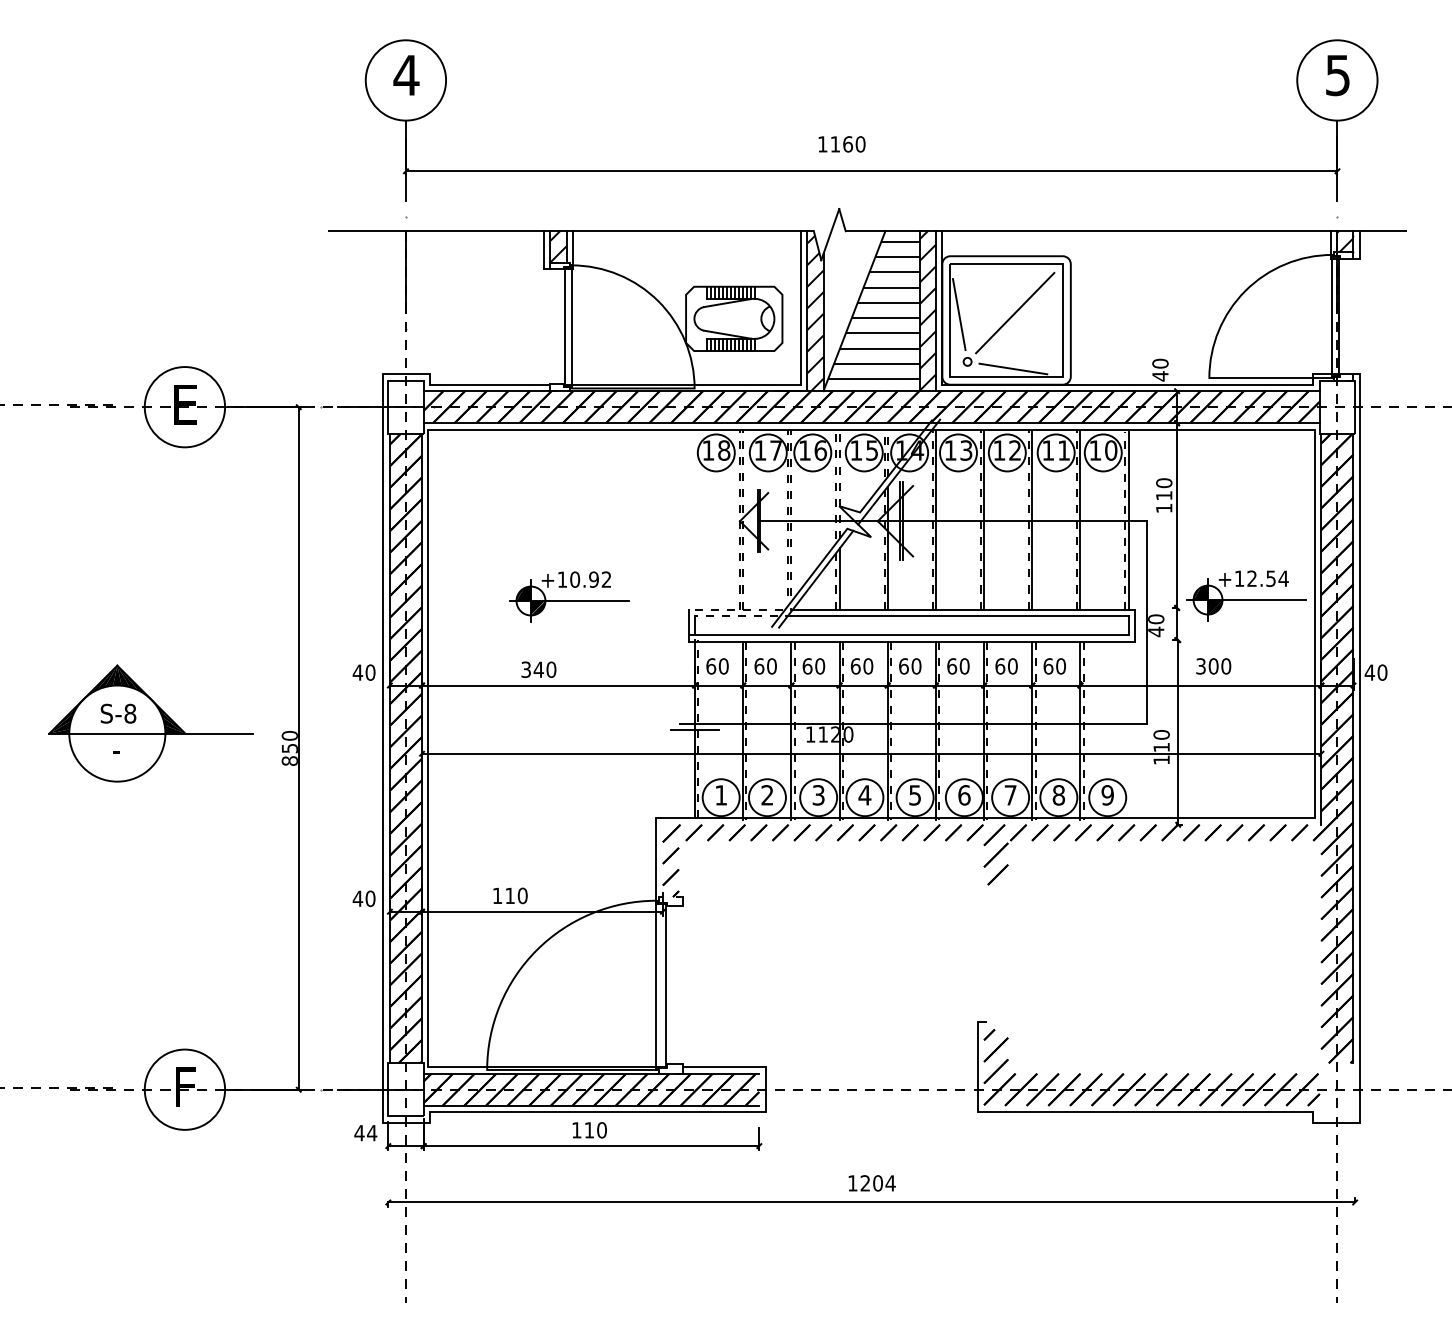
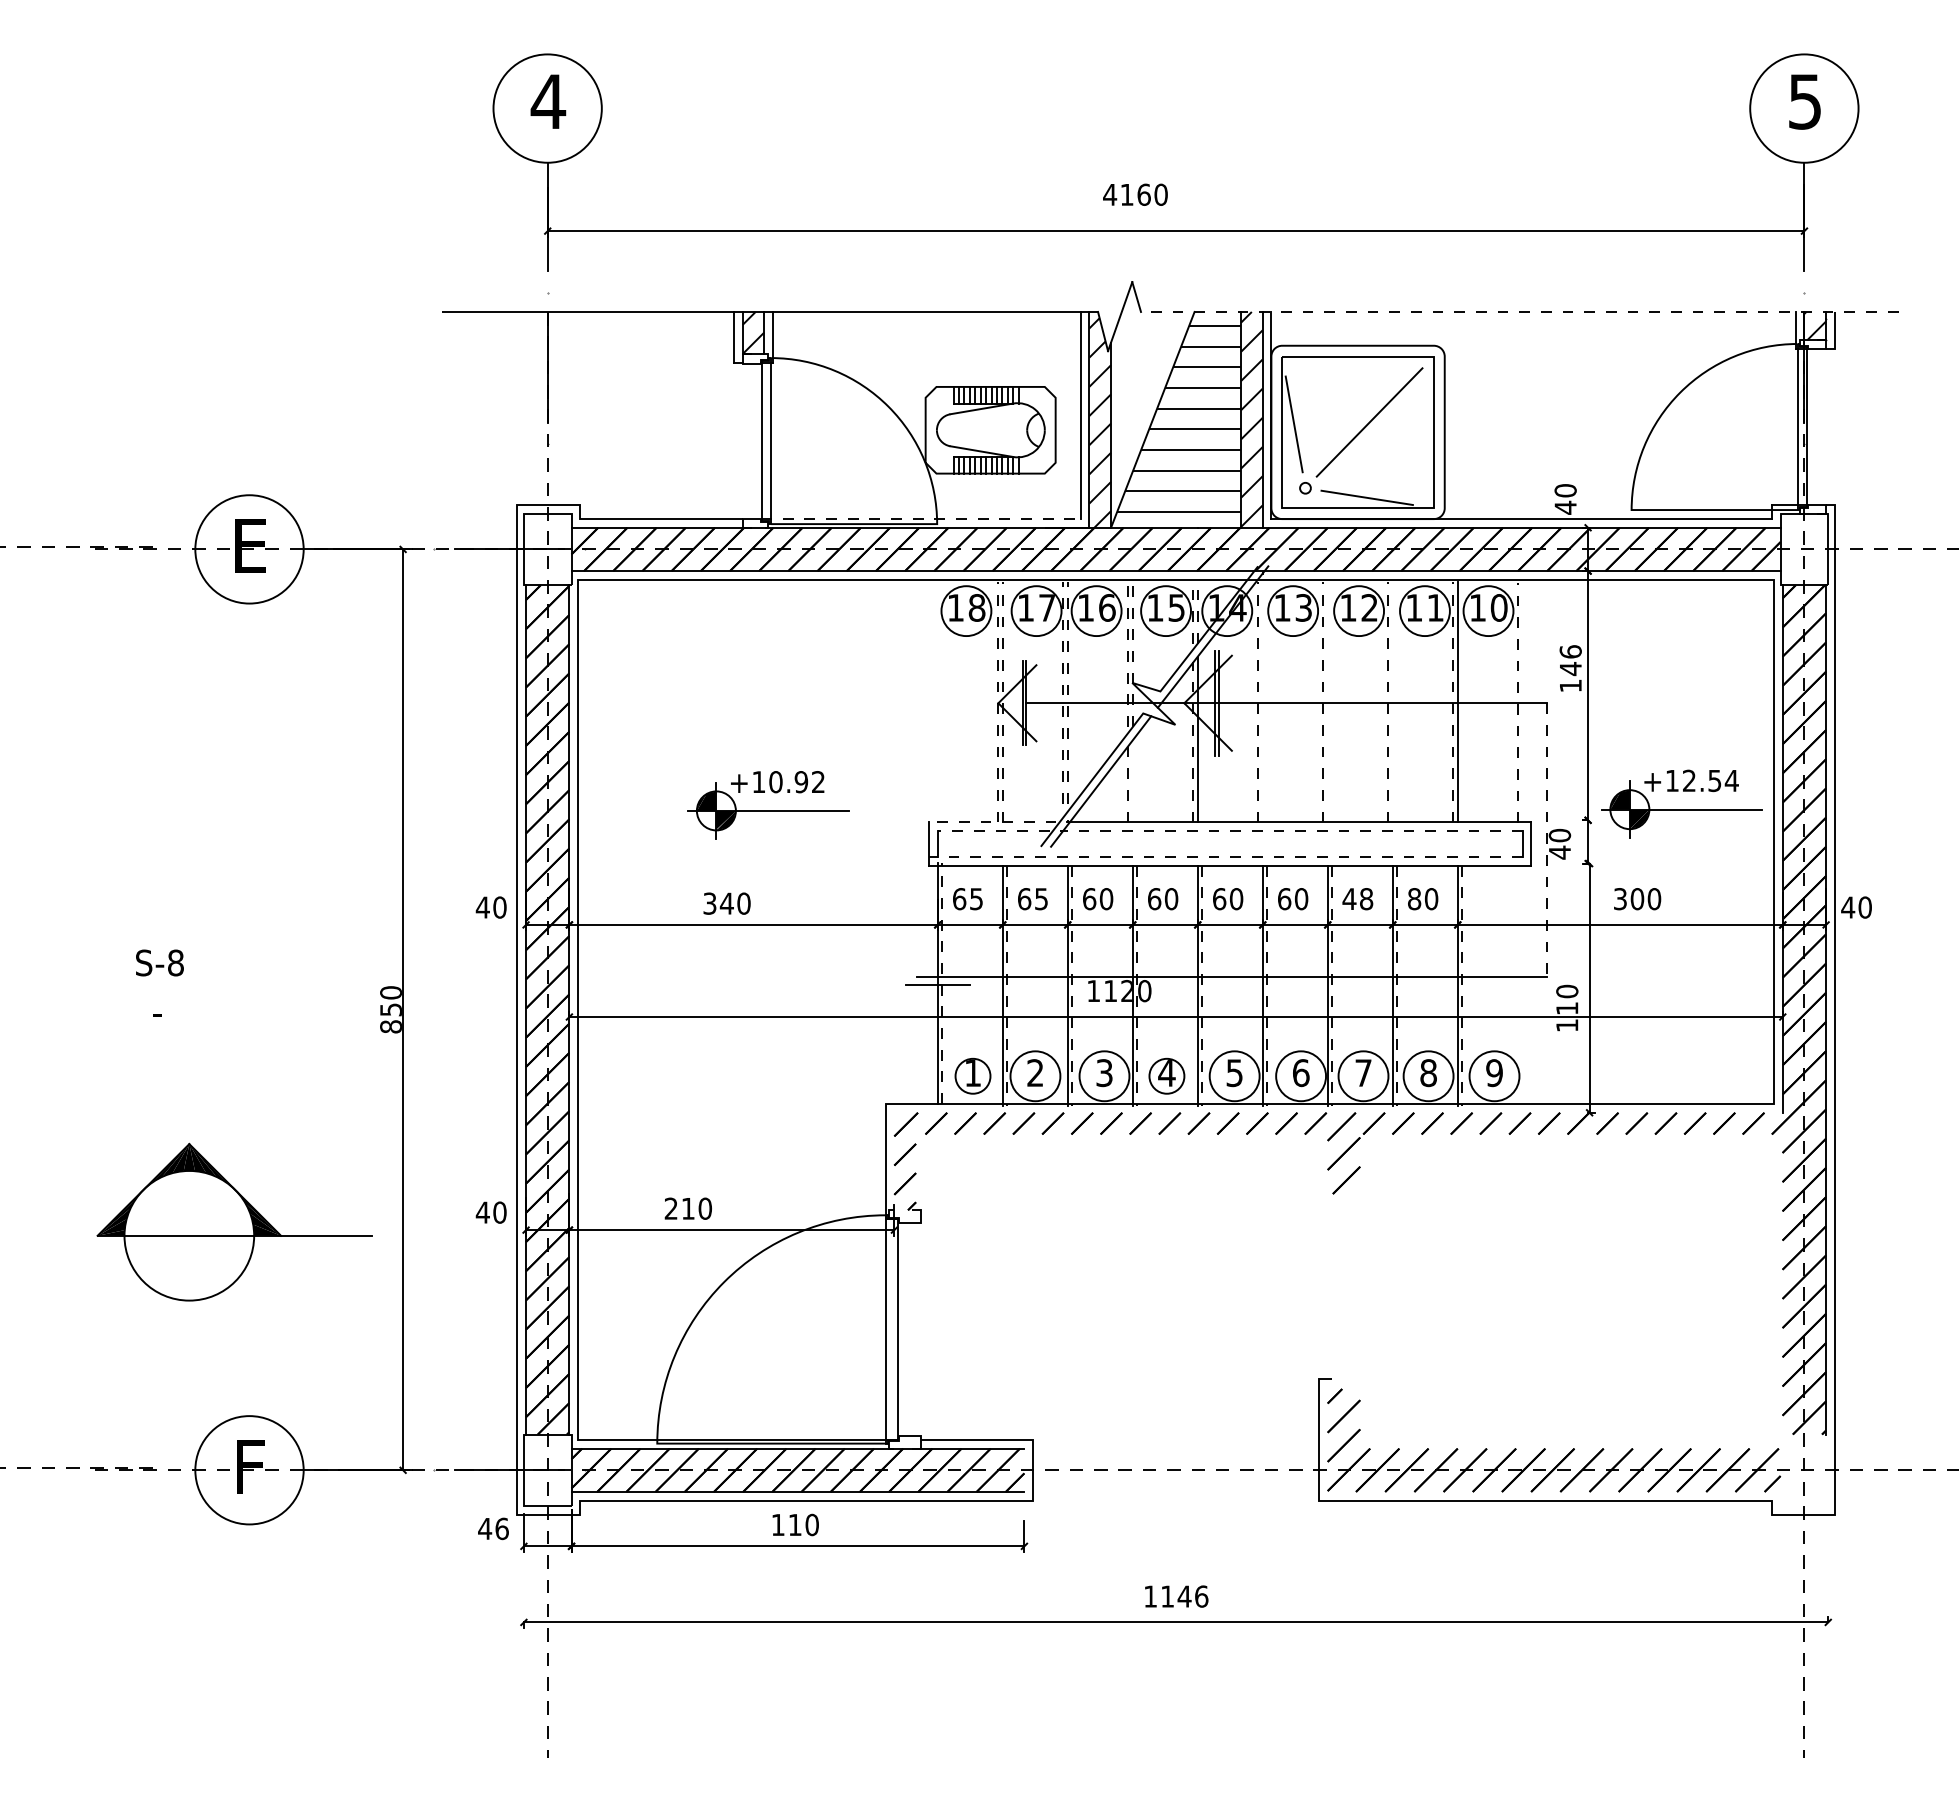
text: (823, 144) -> (1110, 194), 1160 -> 4160
line: (1126, 230) -> (1519, 311), solid -> dashed
line: (682, 385) -> (920, 519), solid -> dashed
text: (1164, 489) -> (1570, 660), 110 -> 146
line: (935, 519) -> (1262, 701), removed
line: (983, 519) -> (1327, 701), removed
line: (1032, 519) -> (1392, 701), removed
line: (1128, 520) -> (1522, 702), removed
line: (839, 579) -> (1132, 781), removed
line: (956, 616) -> (1290, 831), solid -> dashed
line: (1146, 622) -> (1546, 840), solid -> dashed
line: (908, 635) -> (1225, 857), solid -> dashed
text: (723, 666) -> (976, 899), 60 -> 65
text: (771, 666) -> (1041, 899), 60 -> 65
text: (1006, 666) -> (1357, 899), 60 -> 48
text: (1048, 666) -> (1414, 899), 60 -> 80
part: (150, 723) -> (234, 1221), moved
circle: (720, 797) -> (972, 1076), size x0.7
circle: (864, 797) -> (1166, 1076), size x0.7
text: (496, 895) -> (670, 1208), 110 -> 210
text: (372, 1132) -> (502, 1528), 44 -> 46
text: (877, 1183) -> (1184, 1596), 1204 -> 1146

